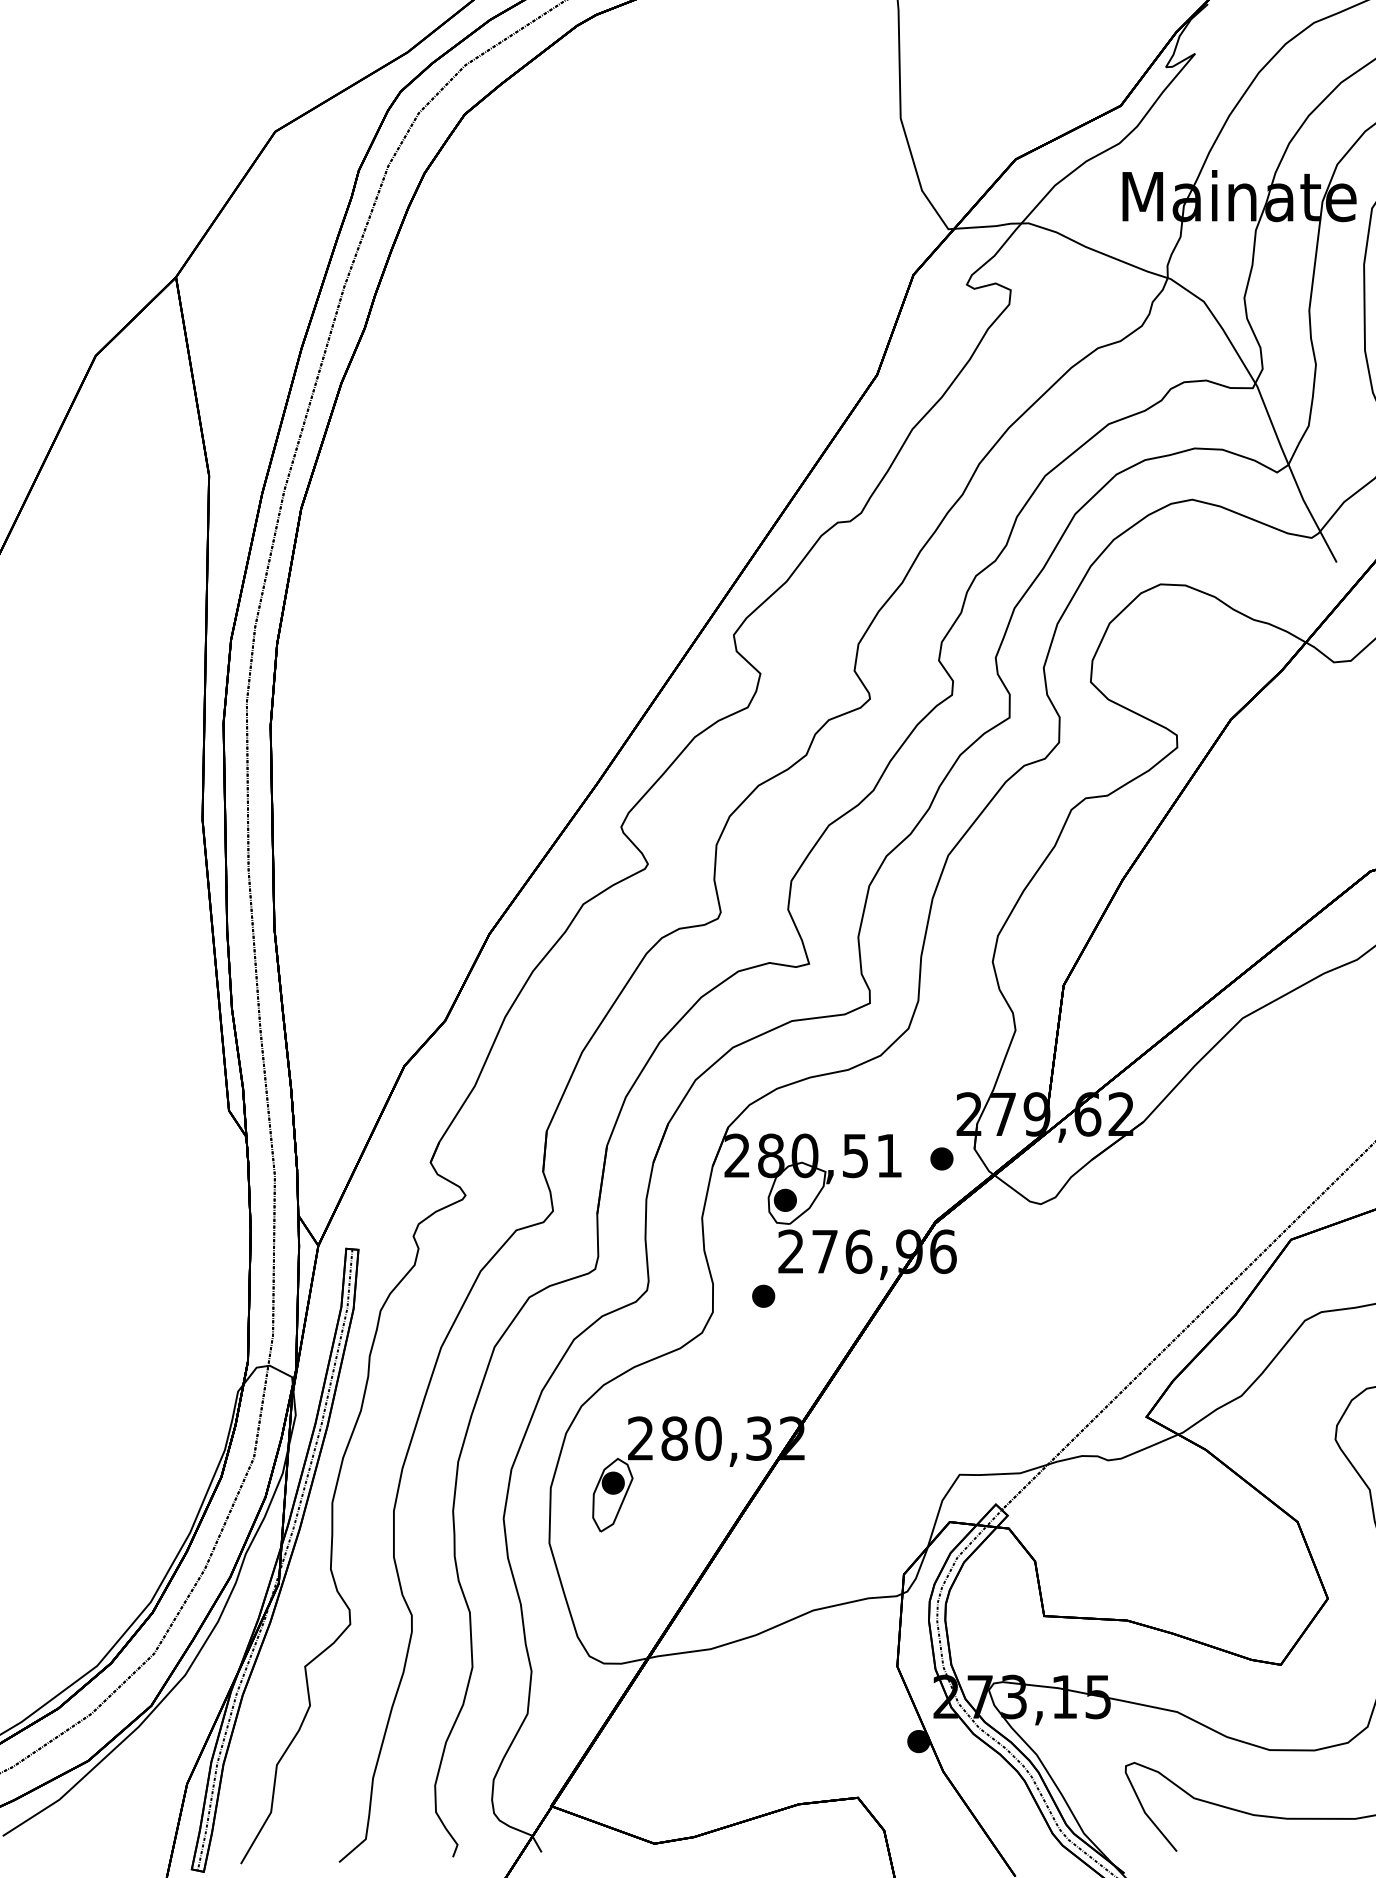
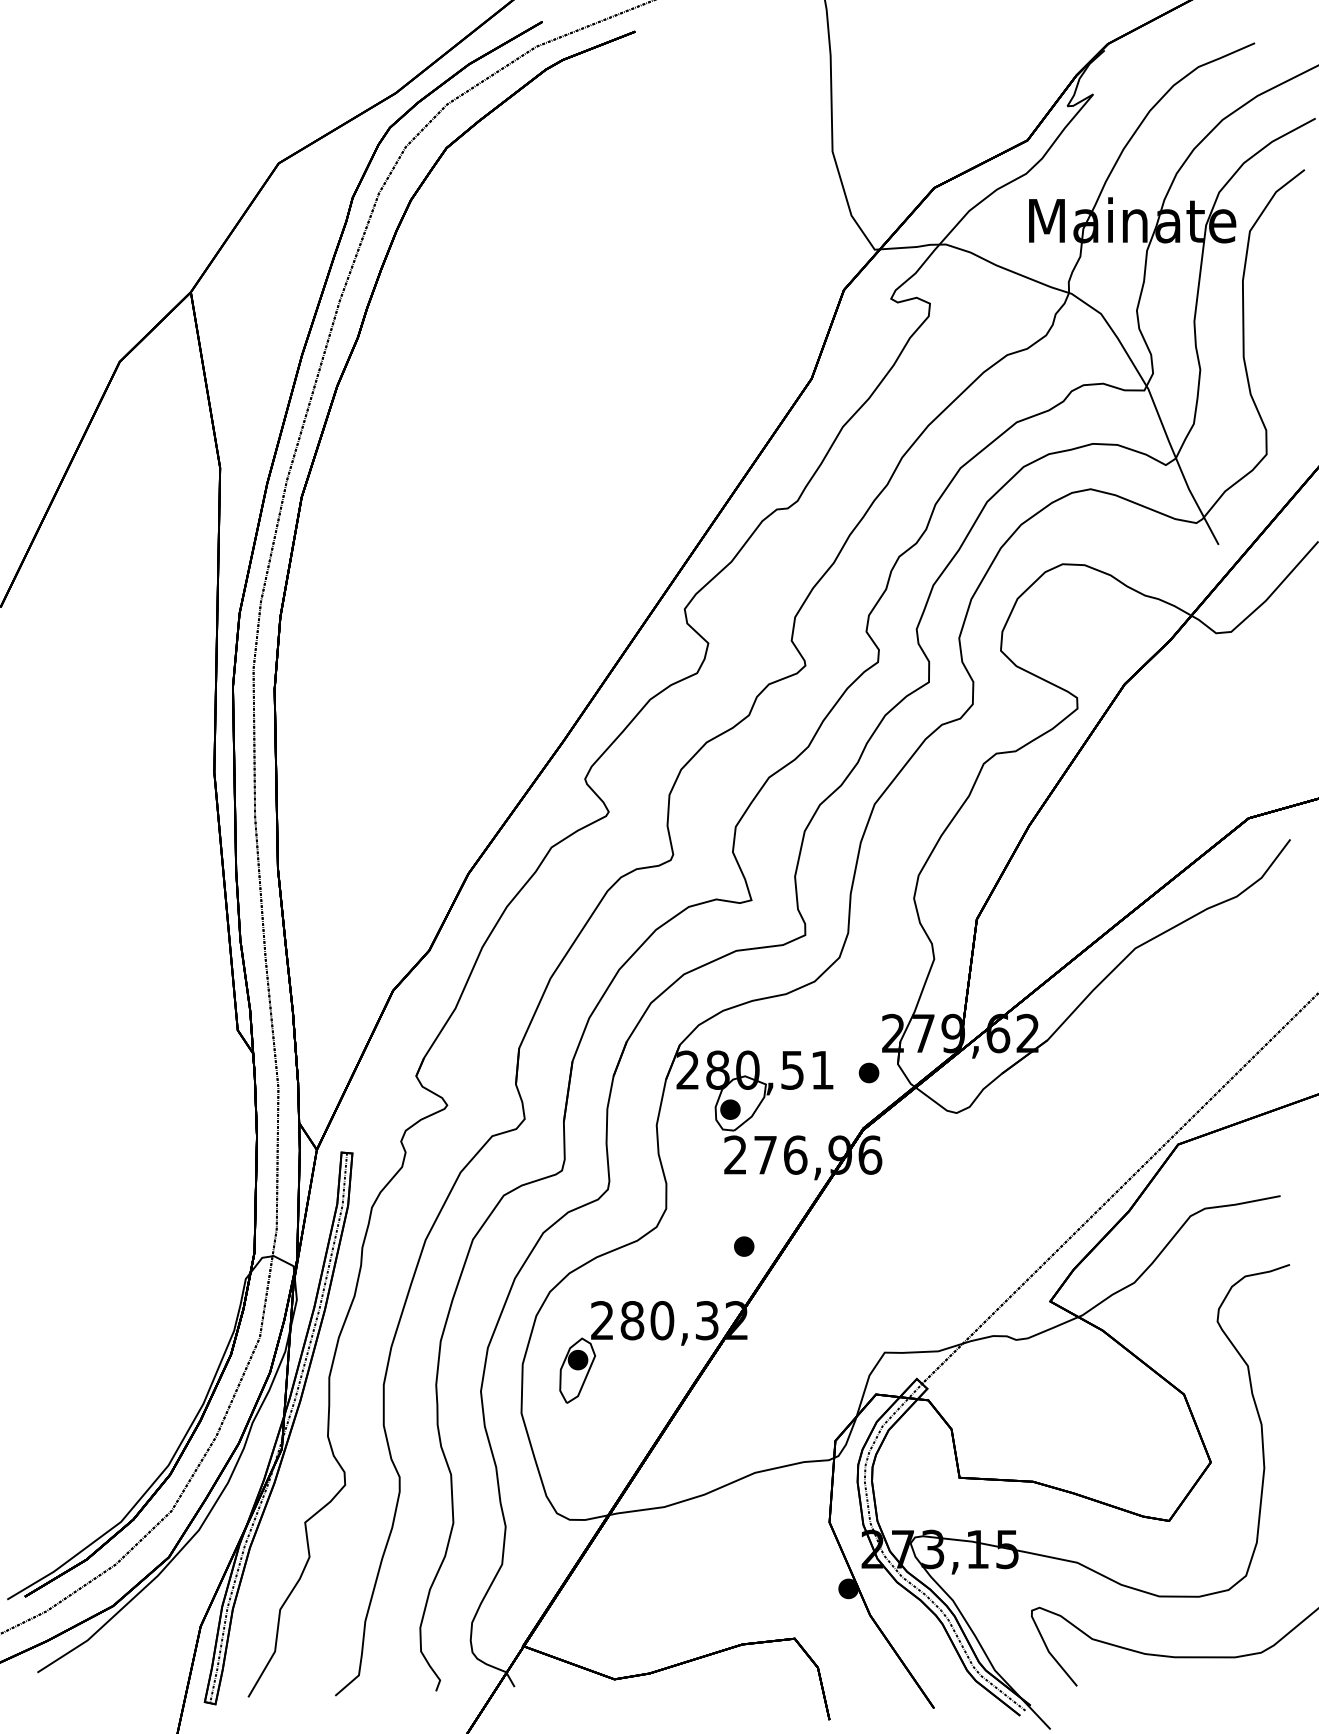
part: (763, 1296) -> (744, 1246), moved

